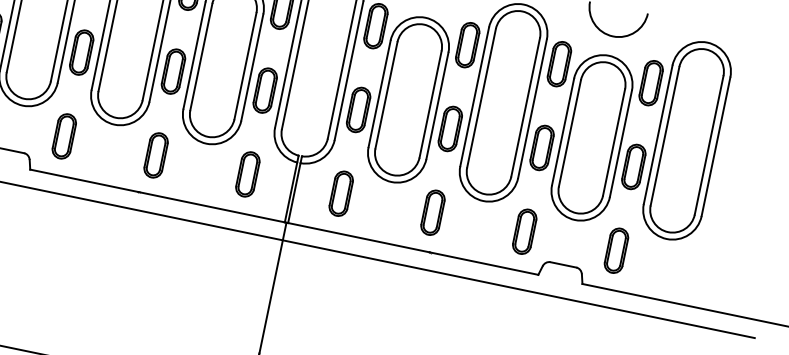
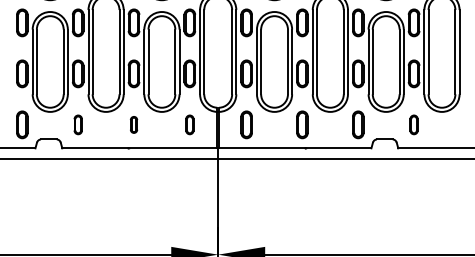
part: (64, 135) -> (78, 124), size x0.7
part: (155, 154) -> (133, 124), size x0.6
part: (247, 173) -> (189, 124), size x0.7
part: (615, 249) -> (413, 124), size x0.7

